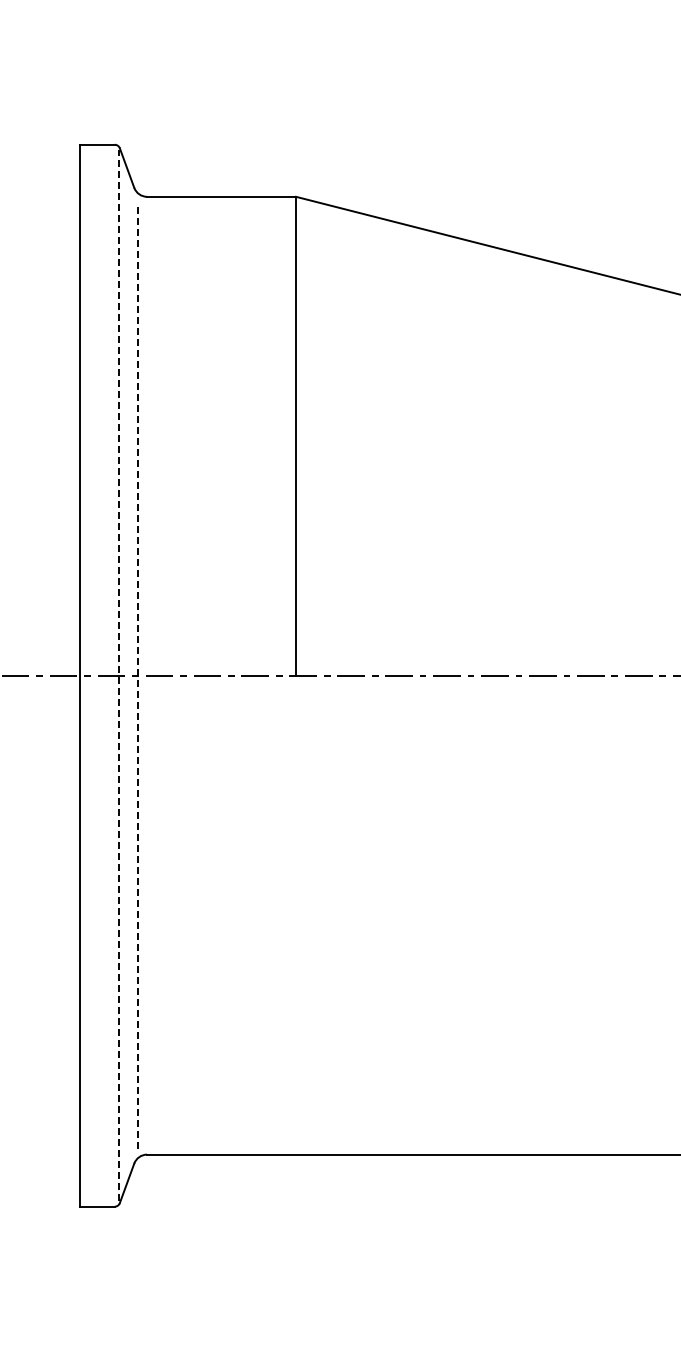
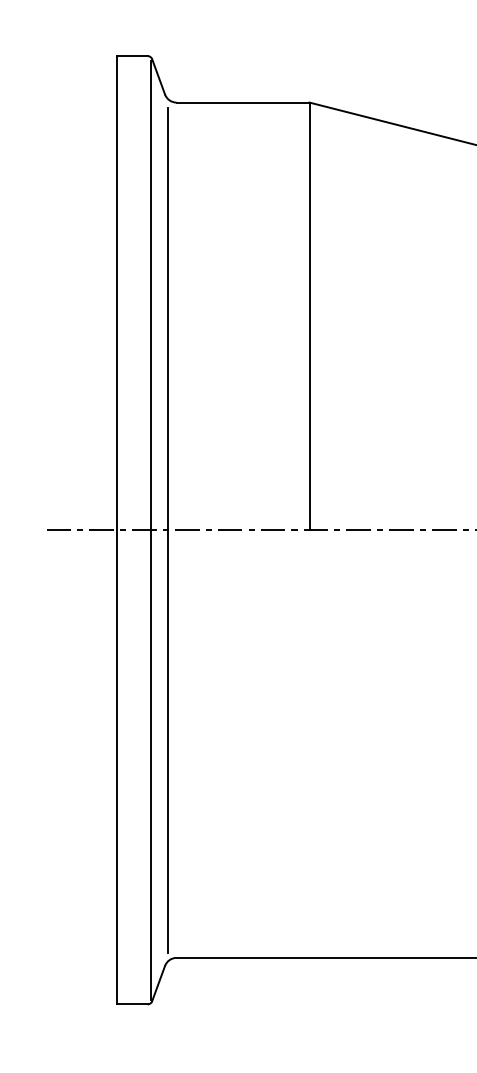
line: (118, 675) -> (150, 530), dashed -> solid
line: (137, 675) -> (167, 530), dashed -> solid

